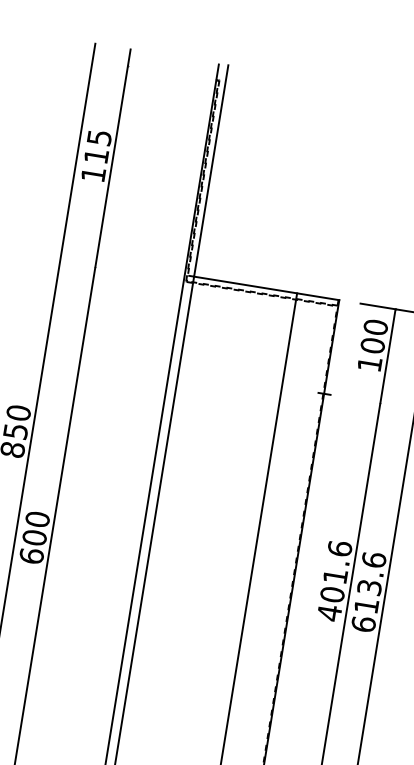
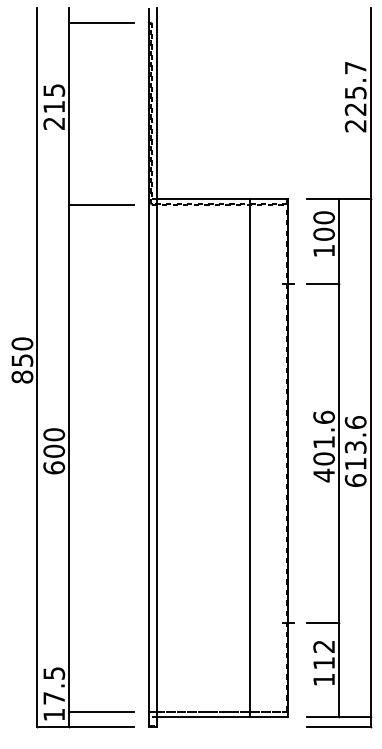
line: (163, 72) -> (101, 23), added
text: (92, 174) -> (53, 123), 115 -> 215
line: (131, 272) -> (101, 204), added
line: (362, 399) -> (322, 283), added

